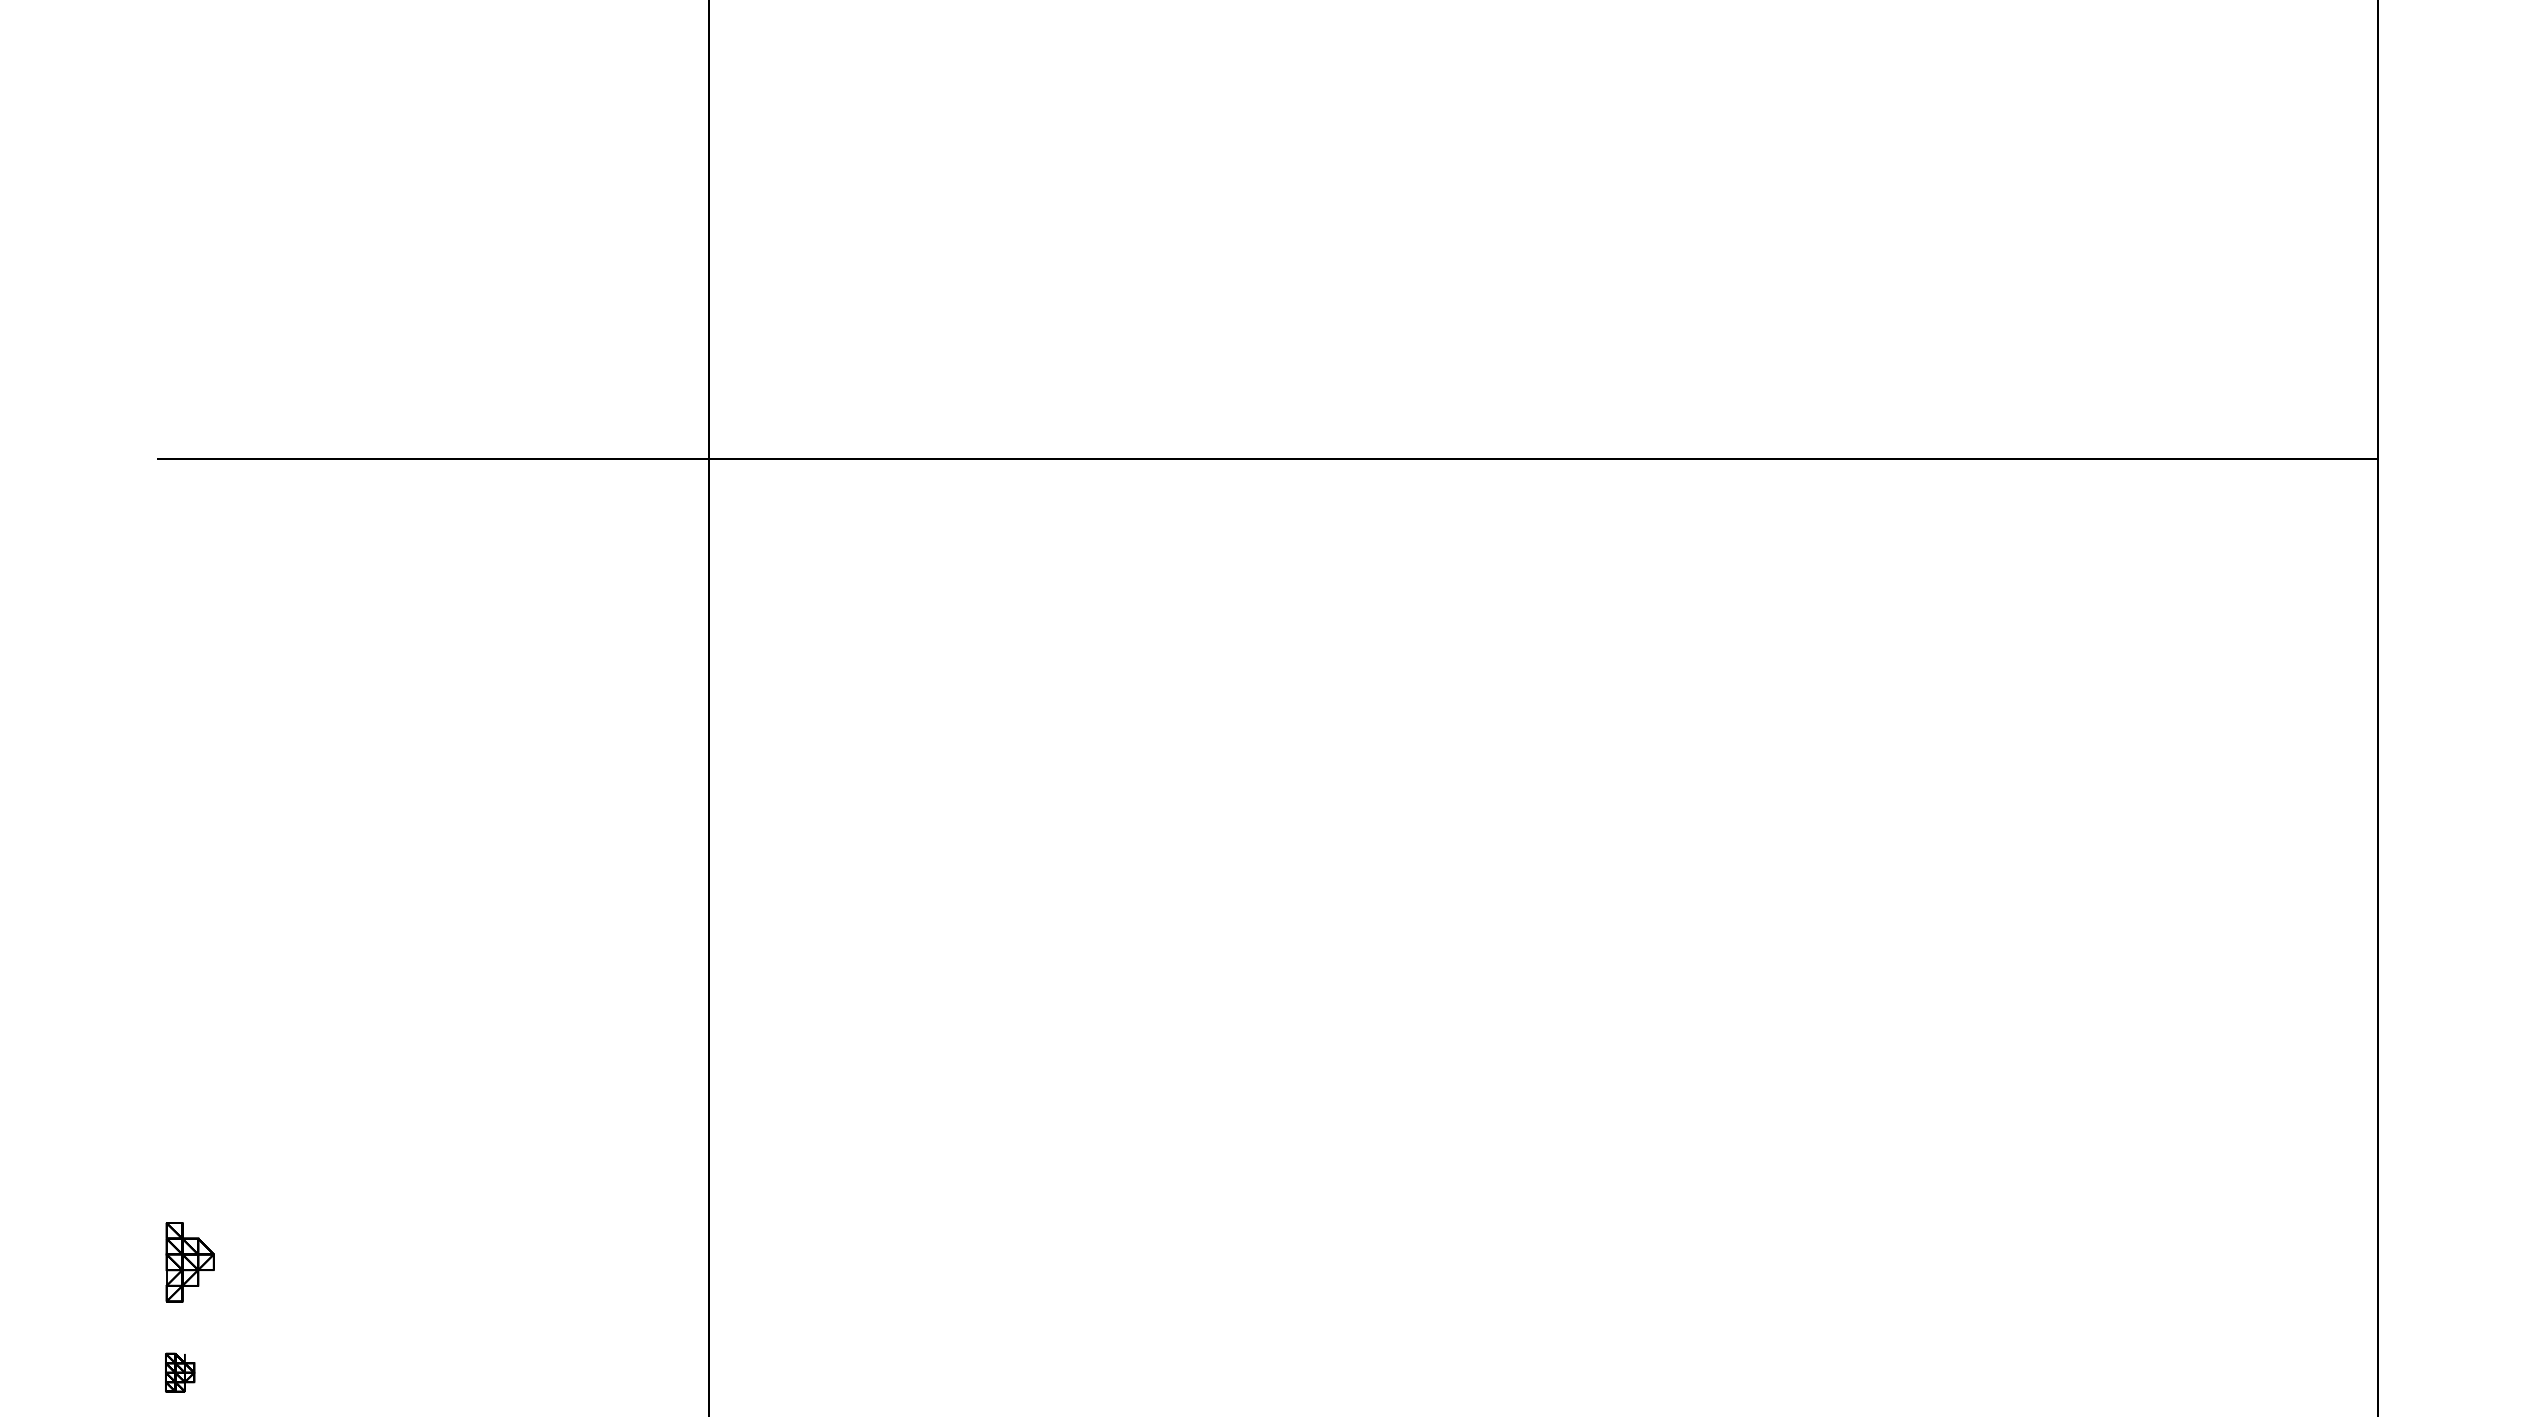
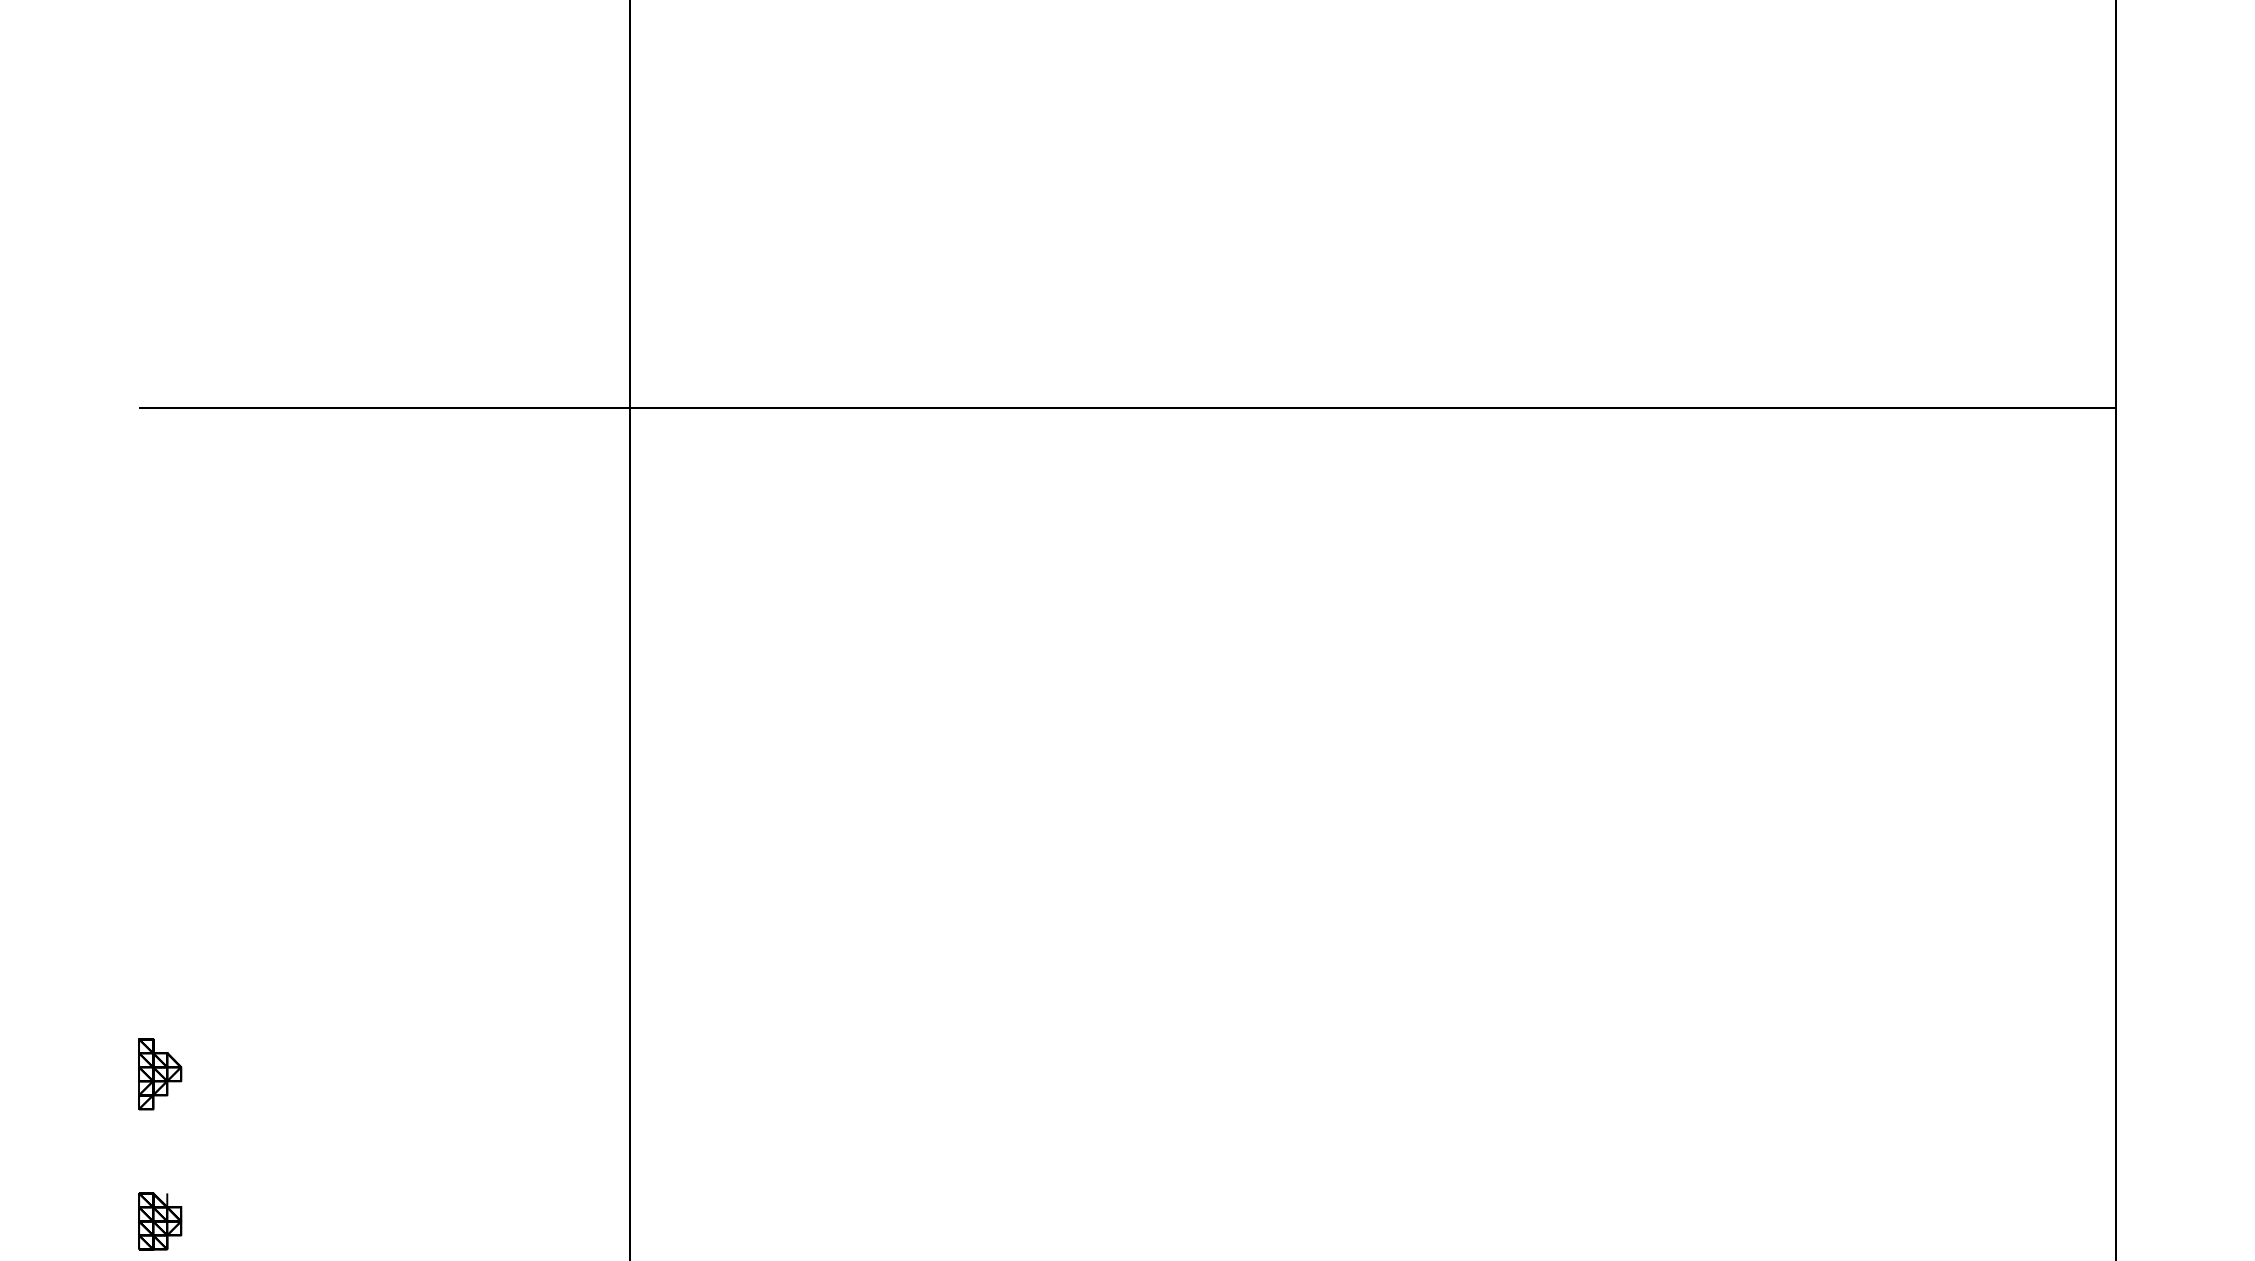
part: (189, 1262) -> (159, 1074), moved
part: (179, 1372) -> (159, 1221), size x1.67

